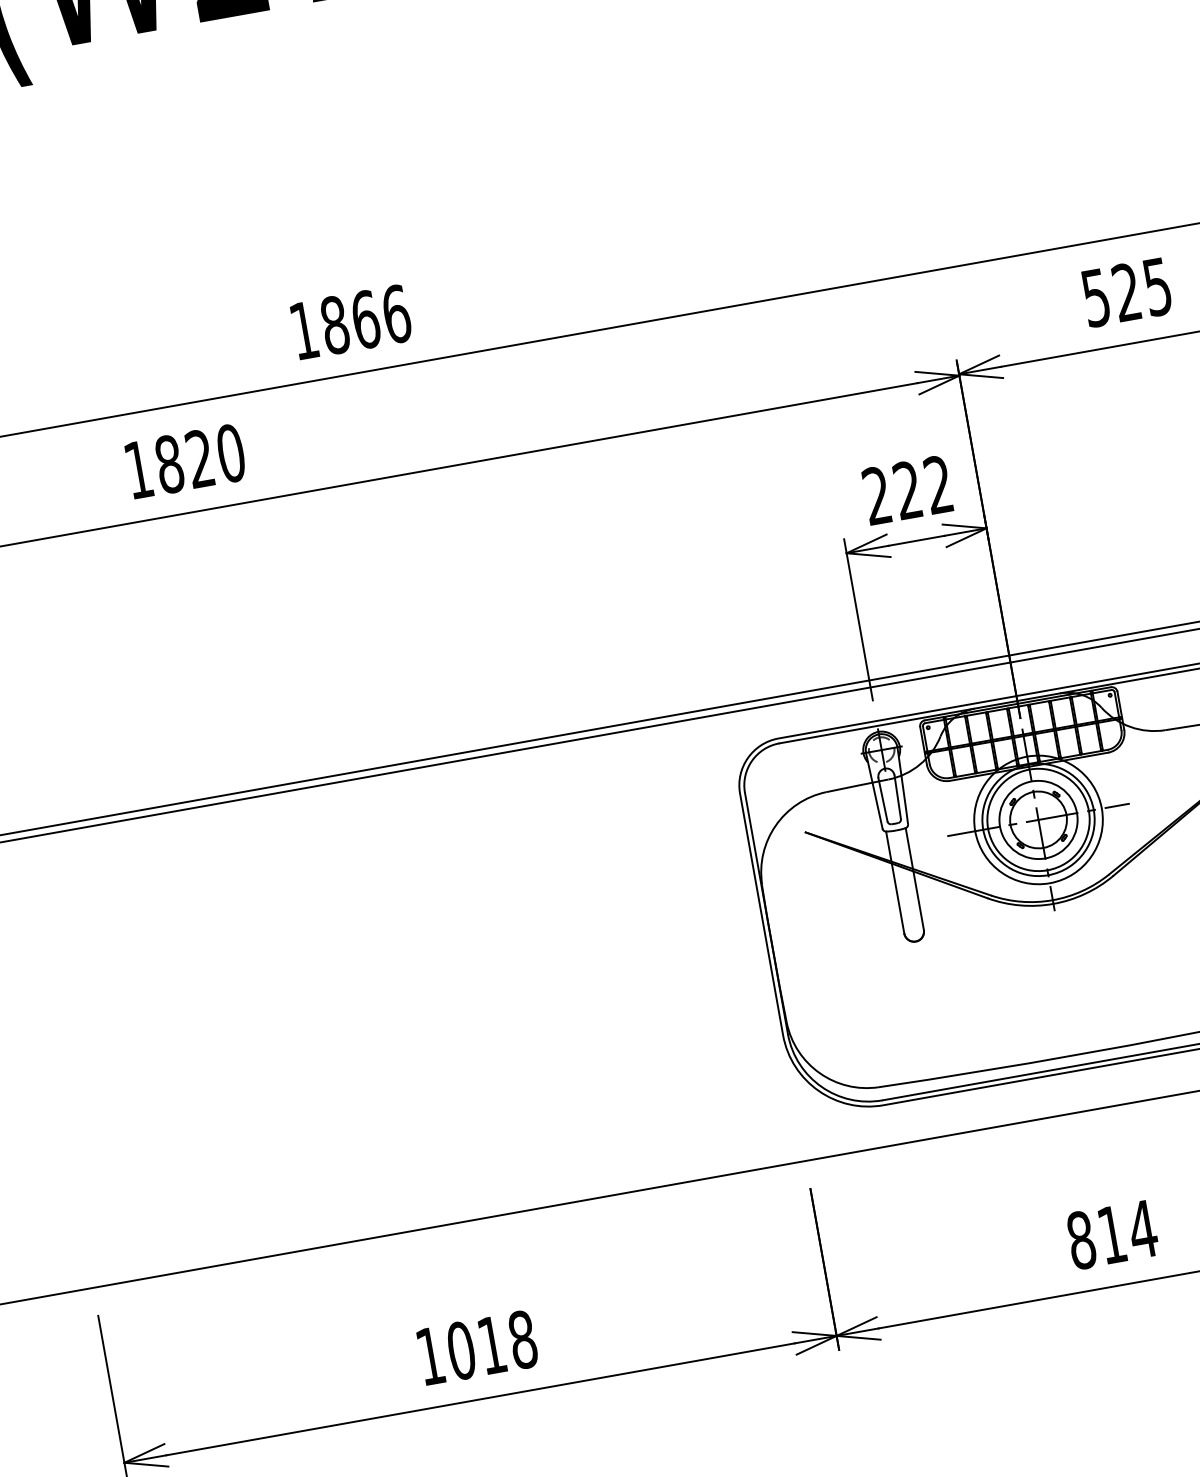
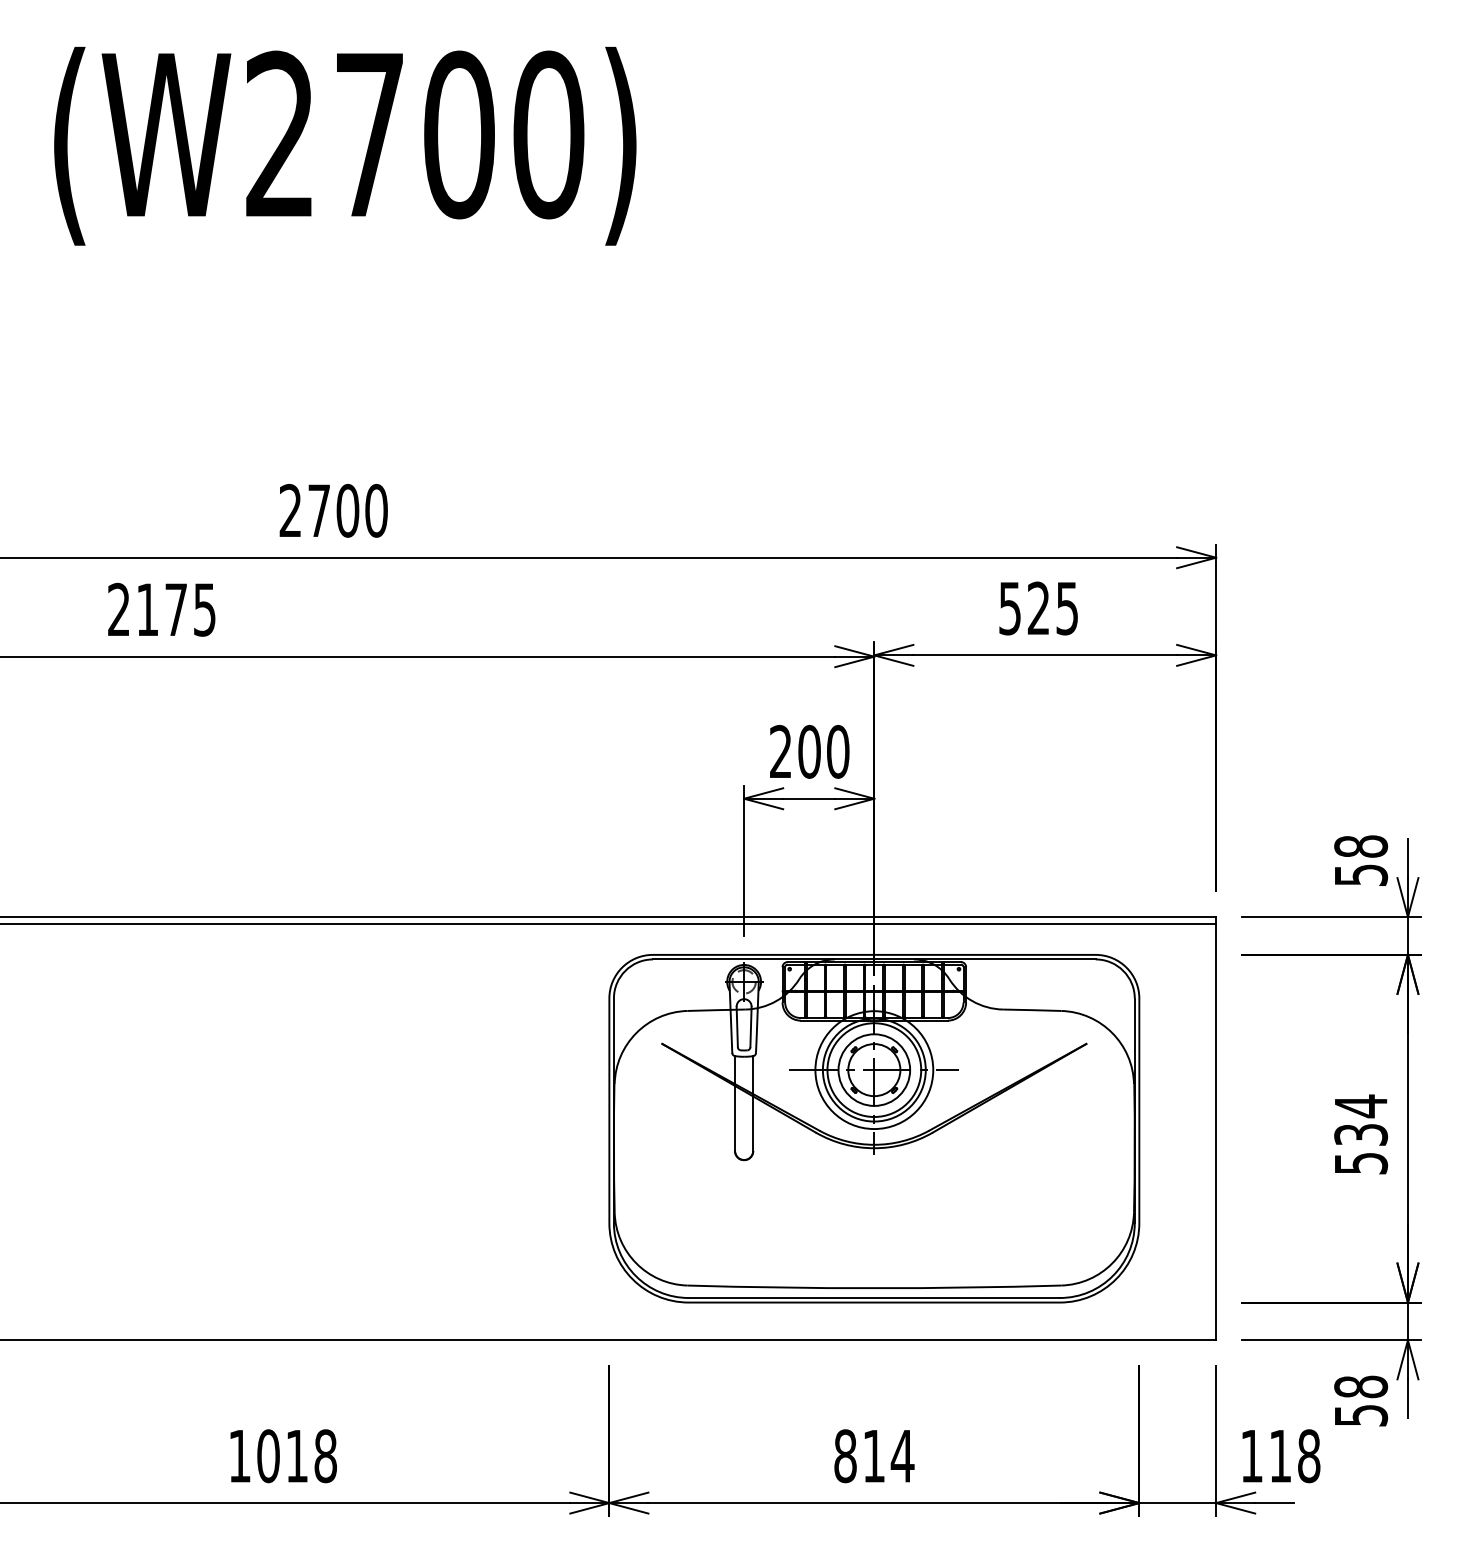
text: (350, 322) -> (333, 510), 1866 -> 2700
text: (185, 461) -> (162, 609), 1820 -> 2175
text: (922, 487) -> (823, 751), 222 -> 200

